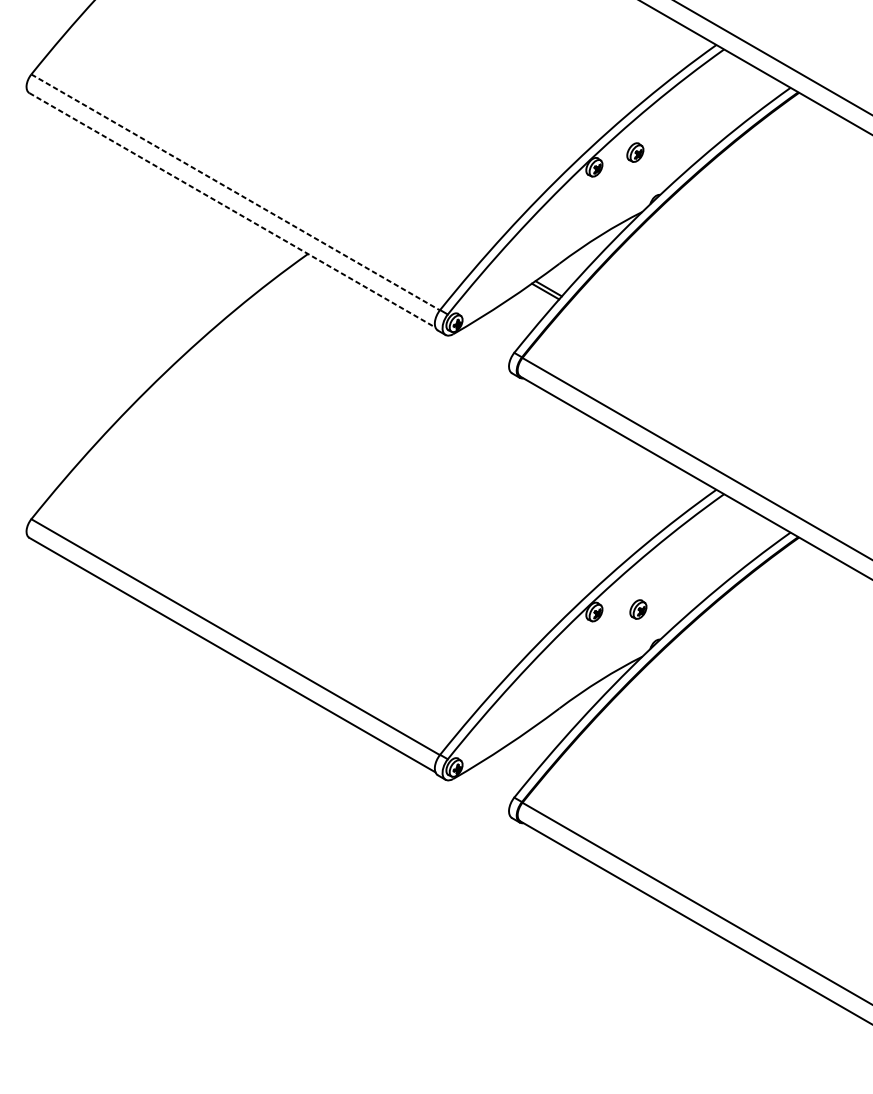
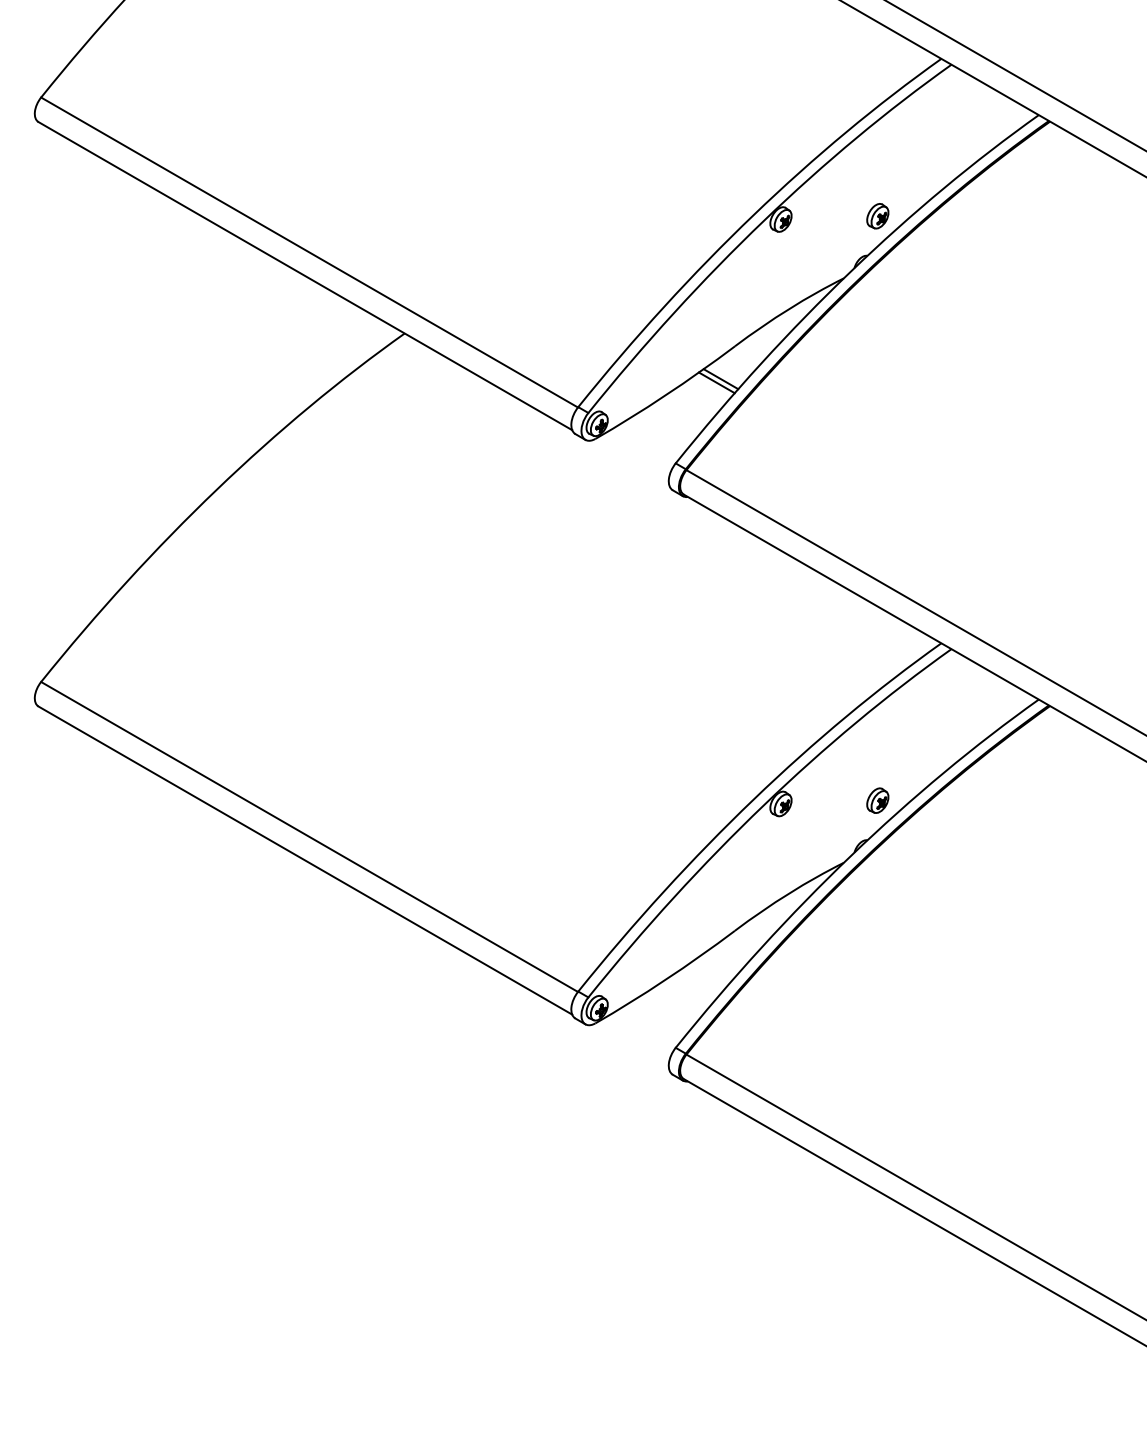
part: (635, 152) -> (877, 216), moved
line: (235, 192) -> (309, 252), dashed -> solid
line: (232, 210) -> (305, 276), dashed -> solid
part: (638, 609) -> (877, 800), moved

